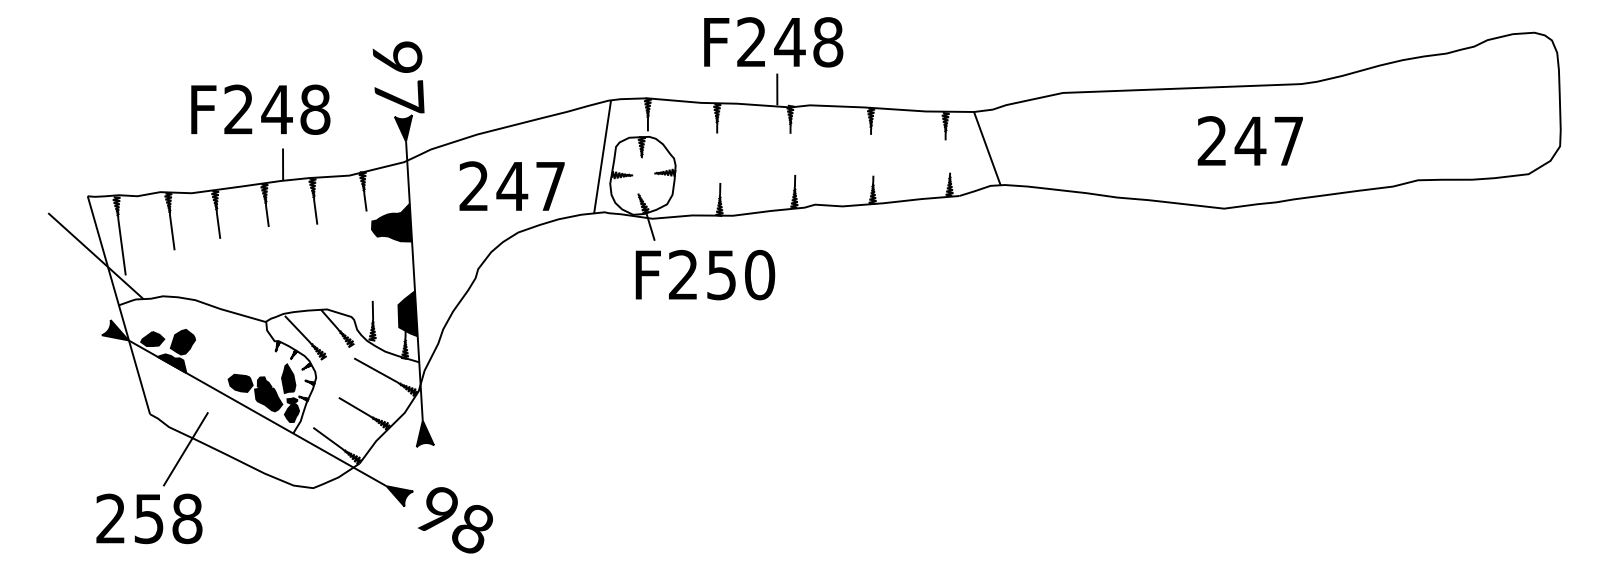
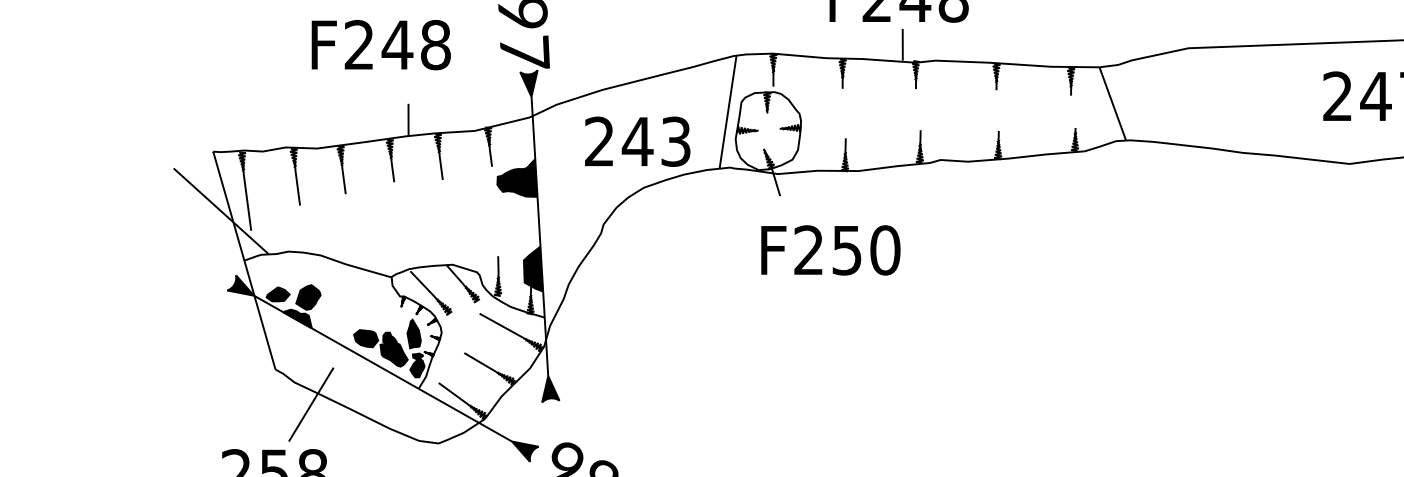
text: (260, 109) -> (380, 44), moved
text: (550, 186) -> (675, 141), 247 -> 243
text: (705, 275) -> (830, 250), moved

